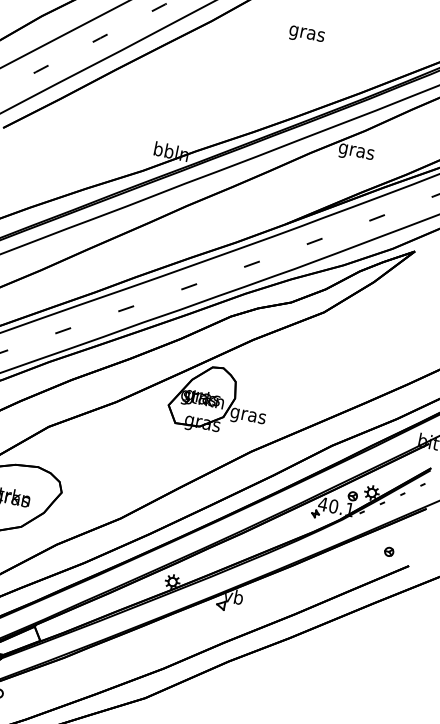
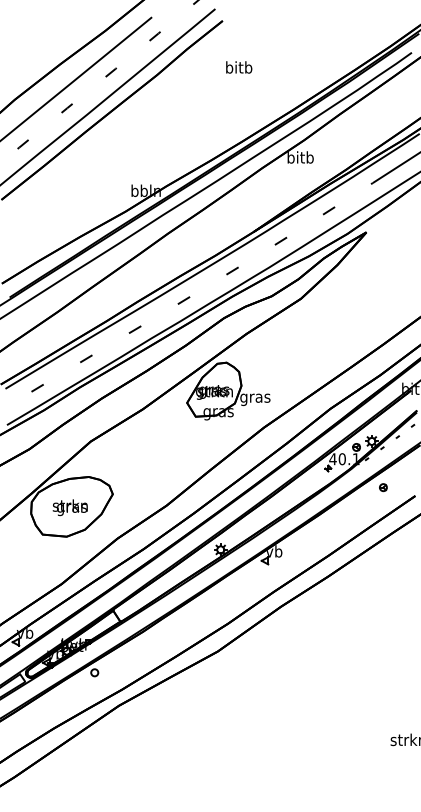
text: (307, 33) -> (239, 68), gras -> bitb
text: (356, 150) -> (300, 158), gras -> bitb
part: (389, 551) -> (383, 487), moved

